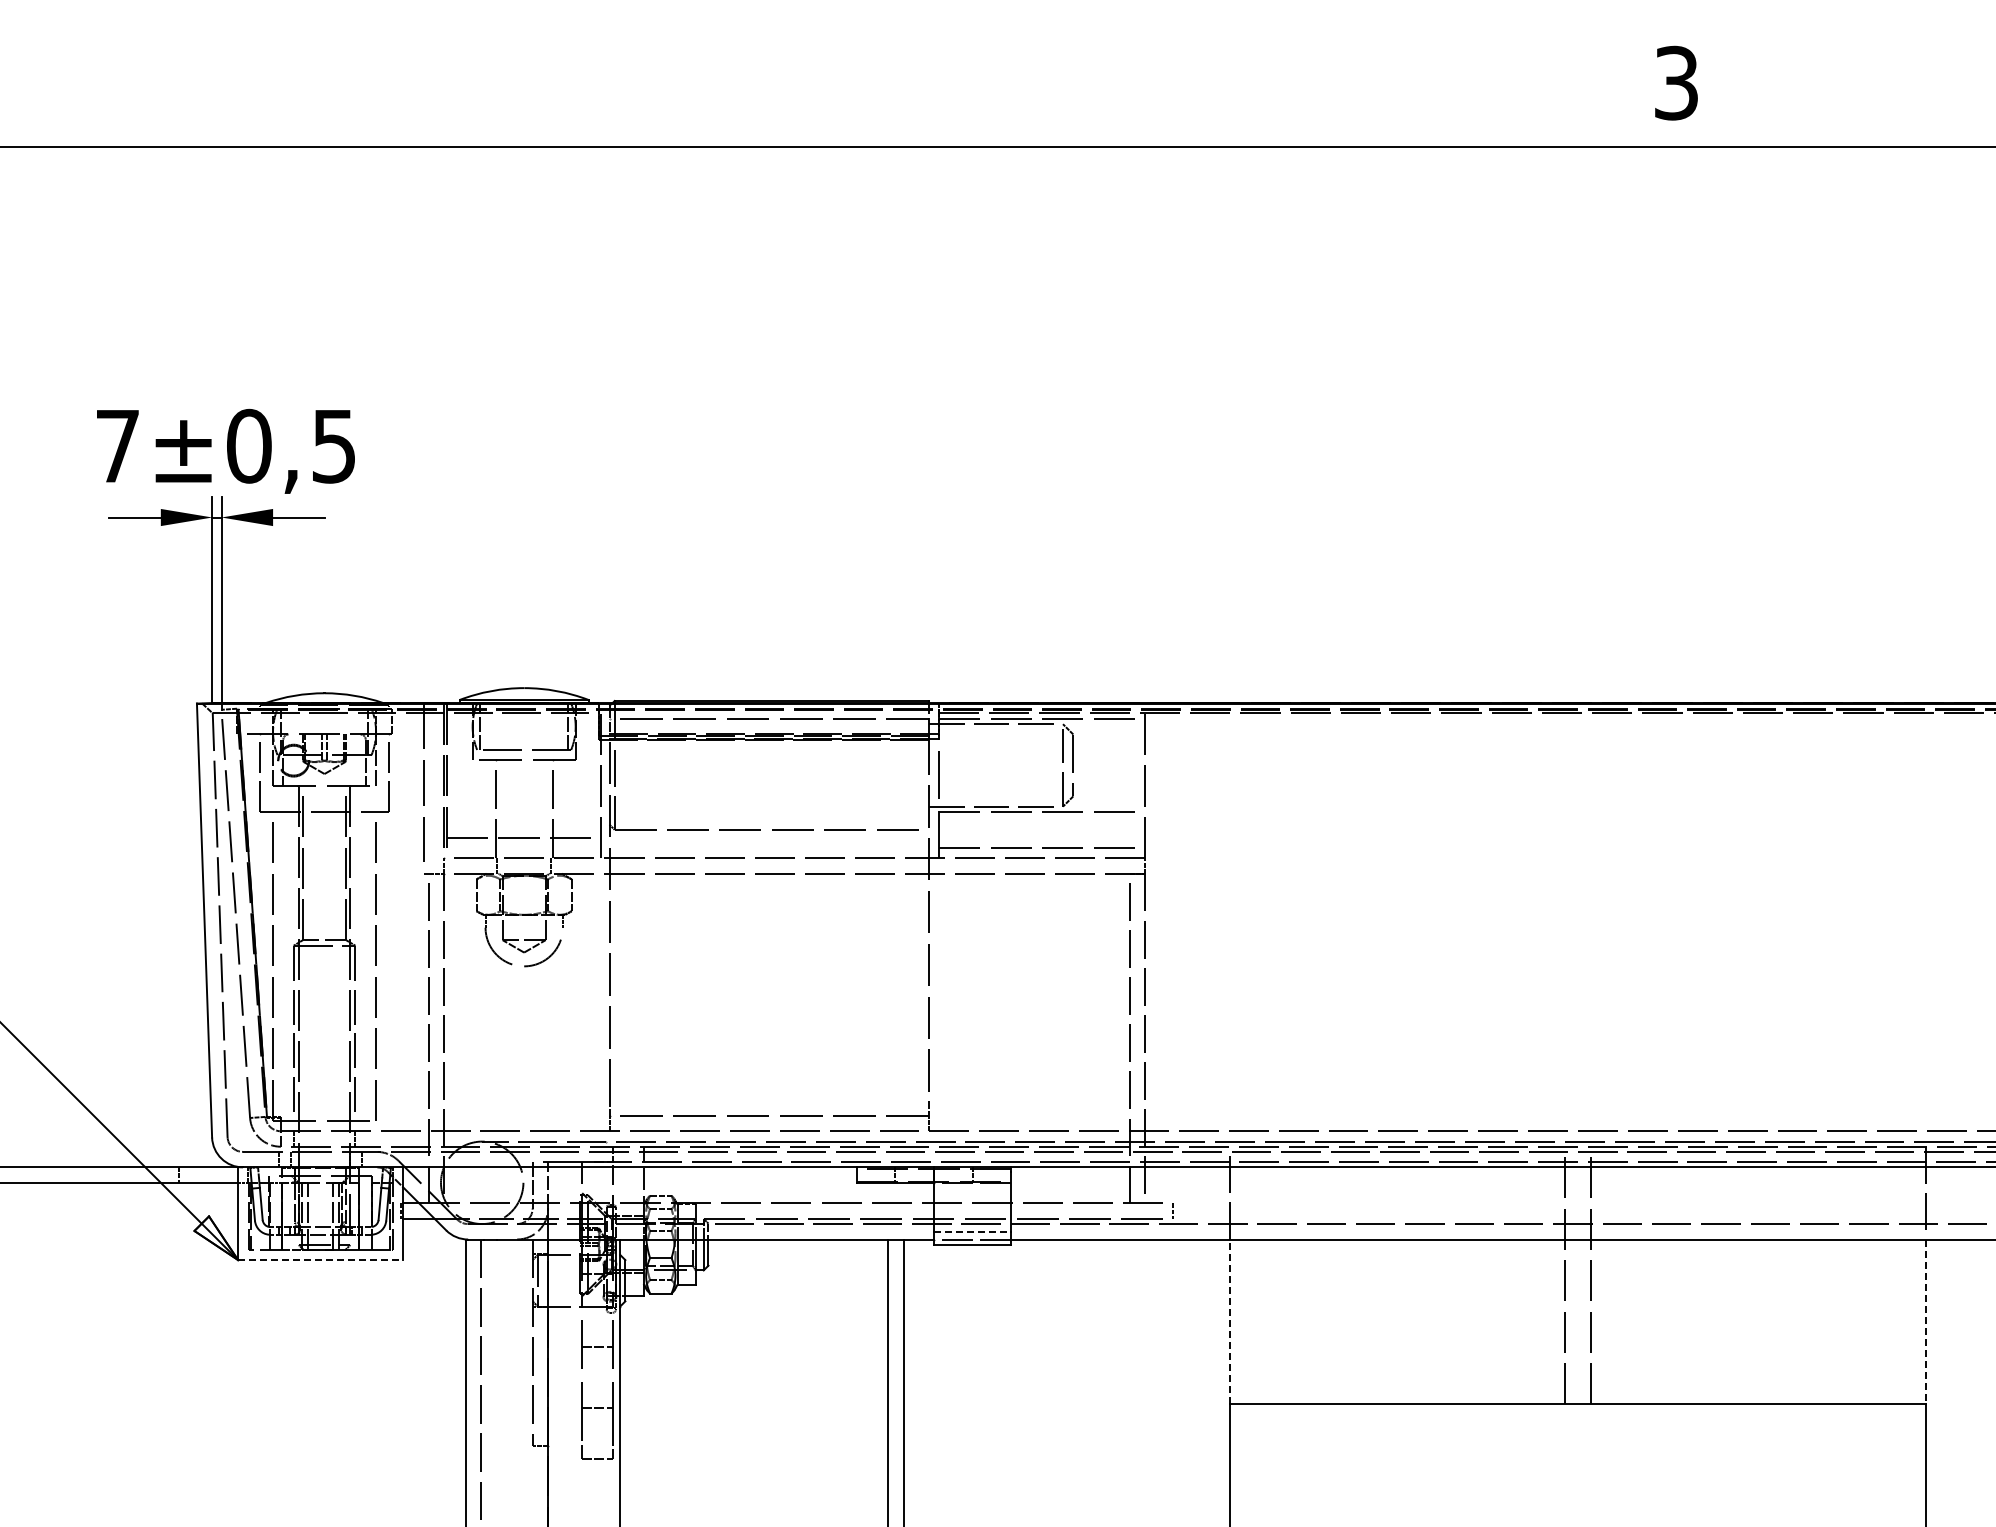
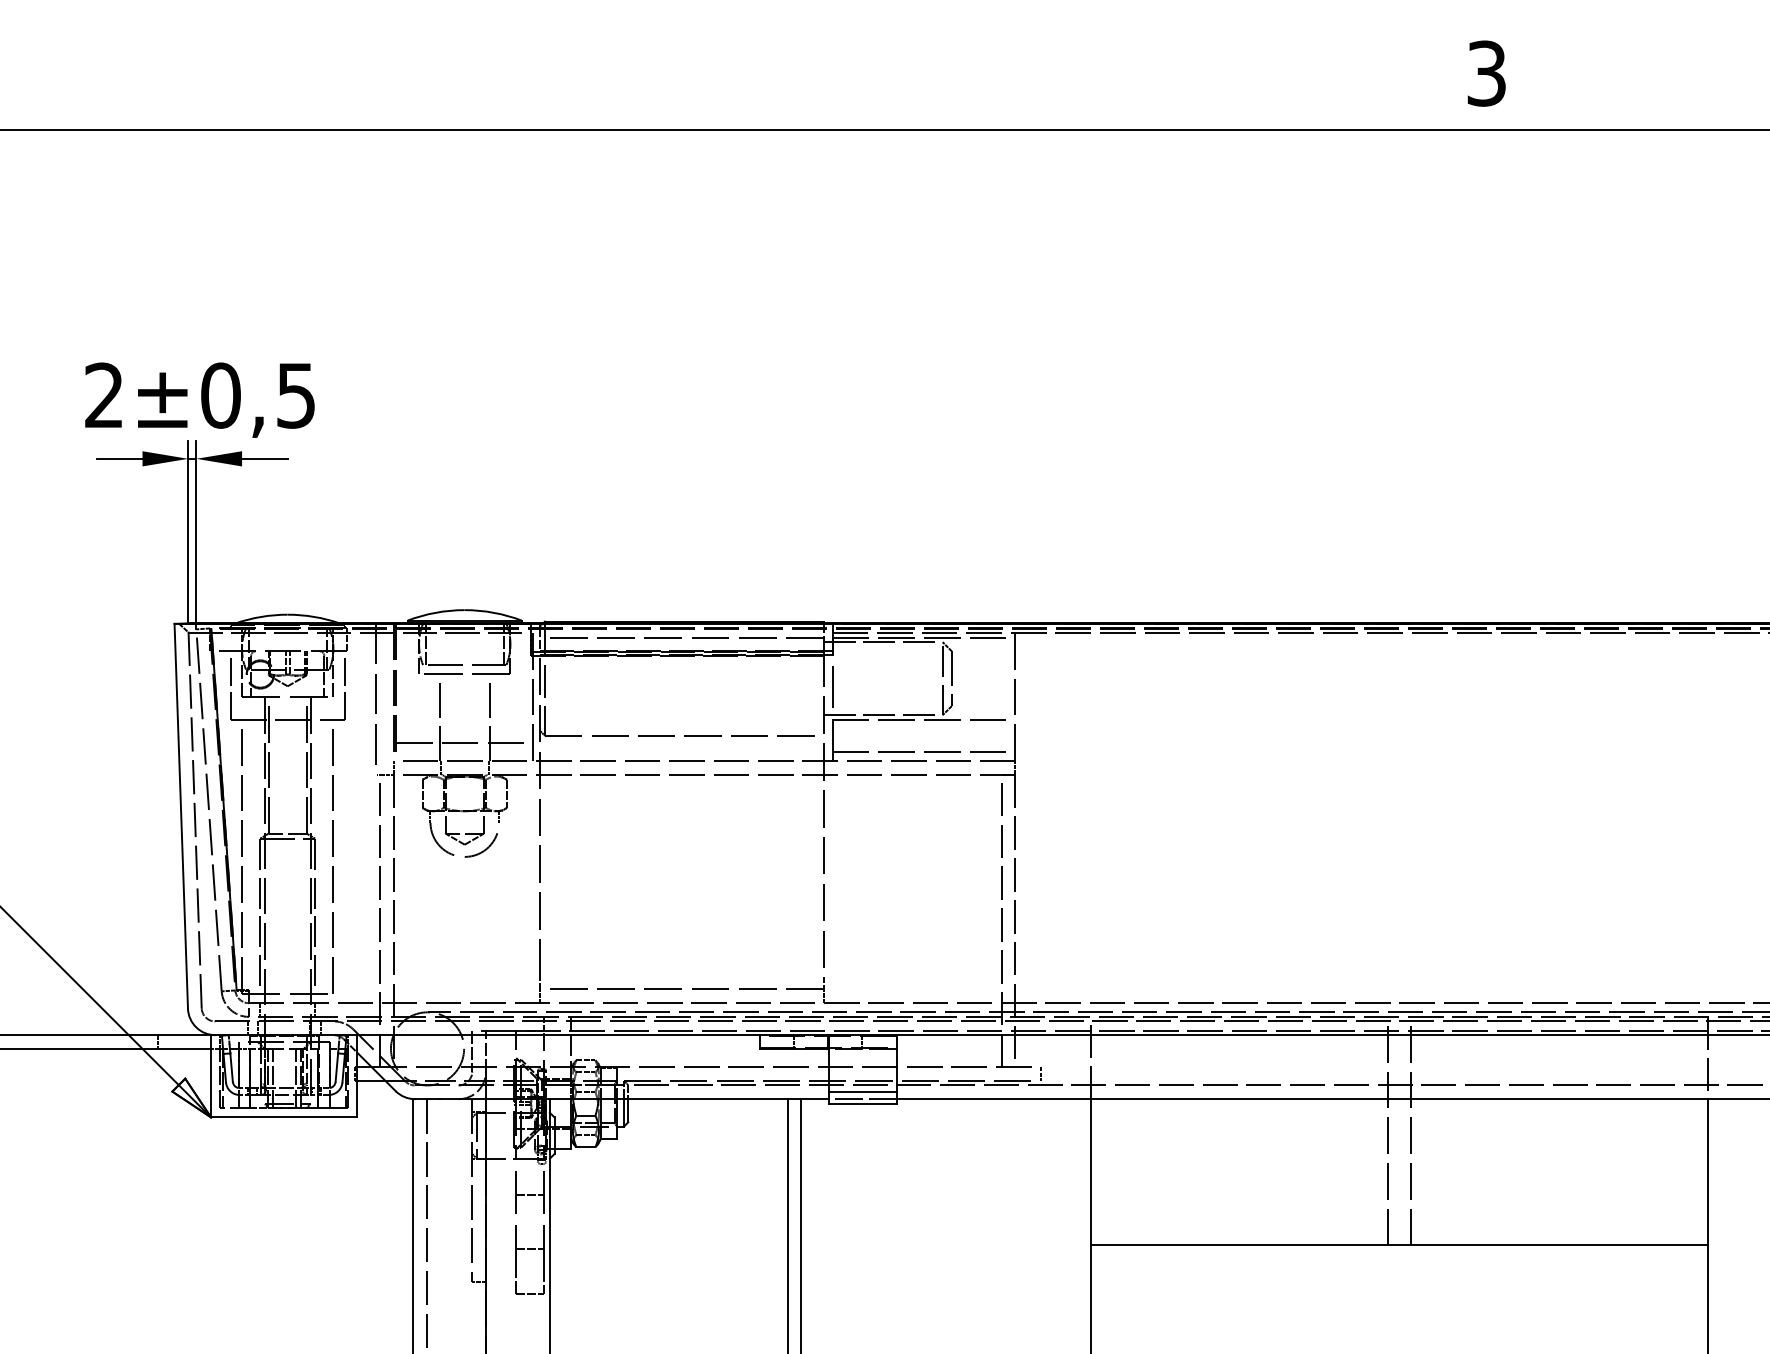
text: (117, 445) -> (104, 394), 7 -> 2
line: (973, 1231) -> (863, 1092), dashed -> solid
line: (321, 1260) -> (285, 1117), dashed -> solid
line: (1230, 1321) -> (1091, 1171), dashed -> solid
line: (1925, 1322) -> (1707, 1172), dashed -> solid

